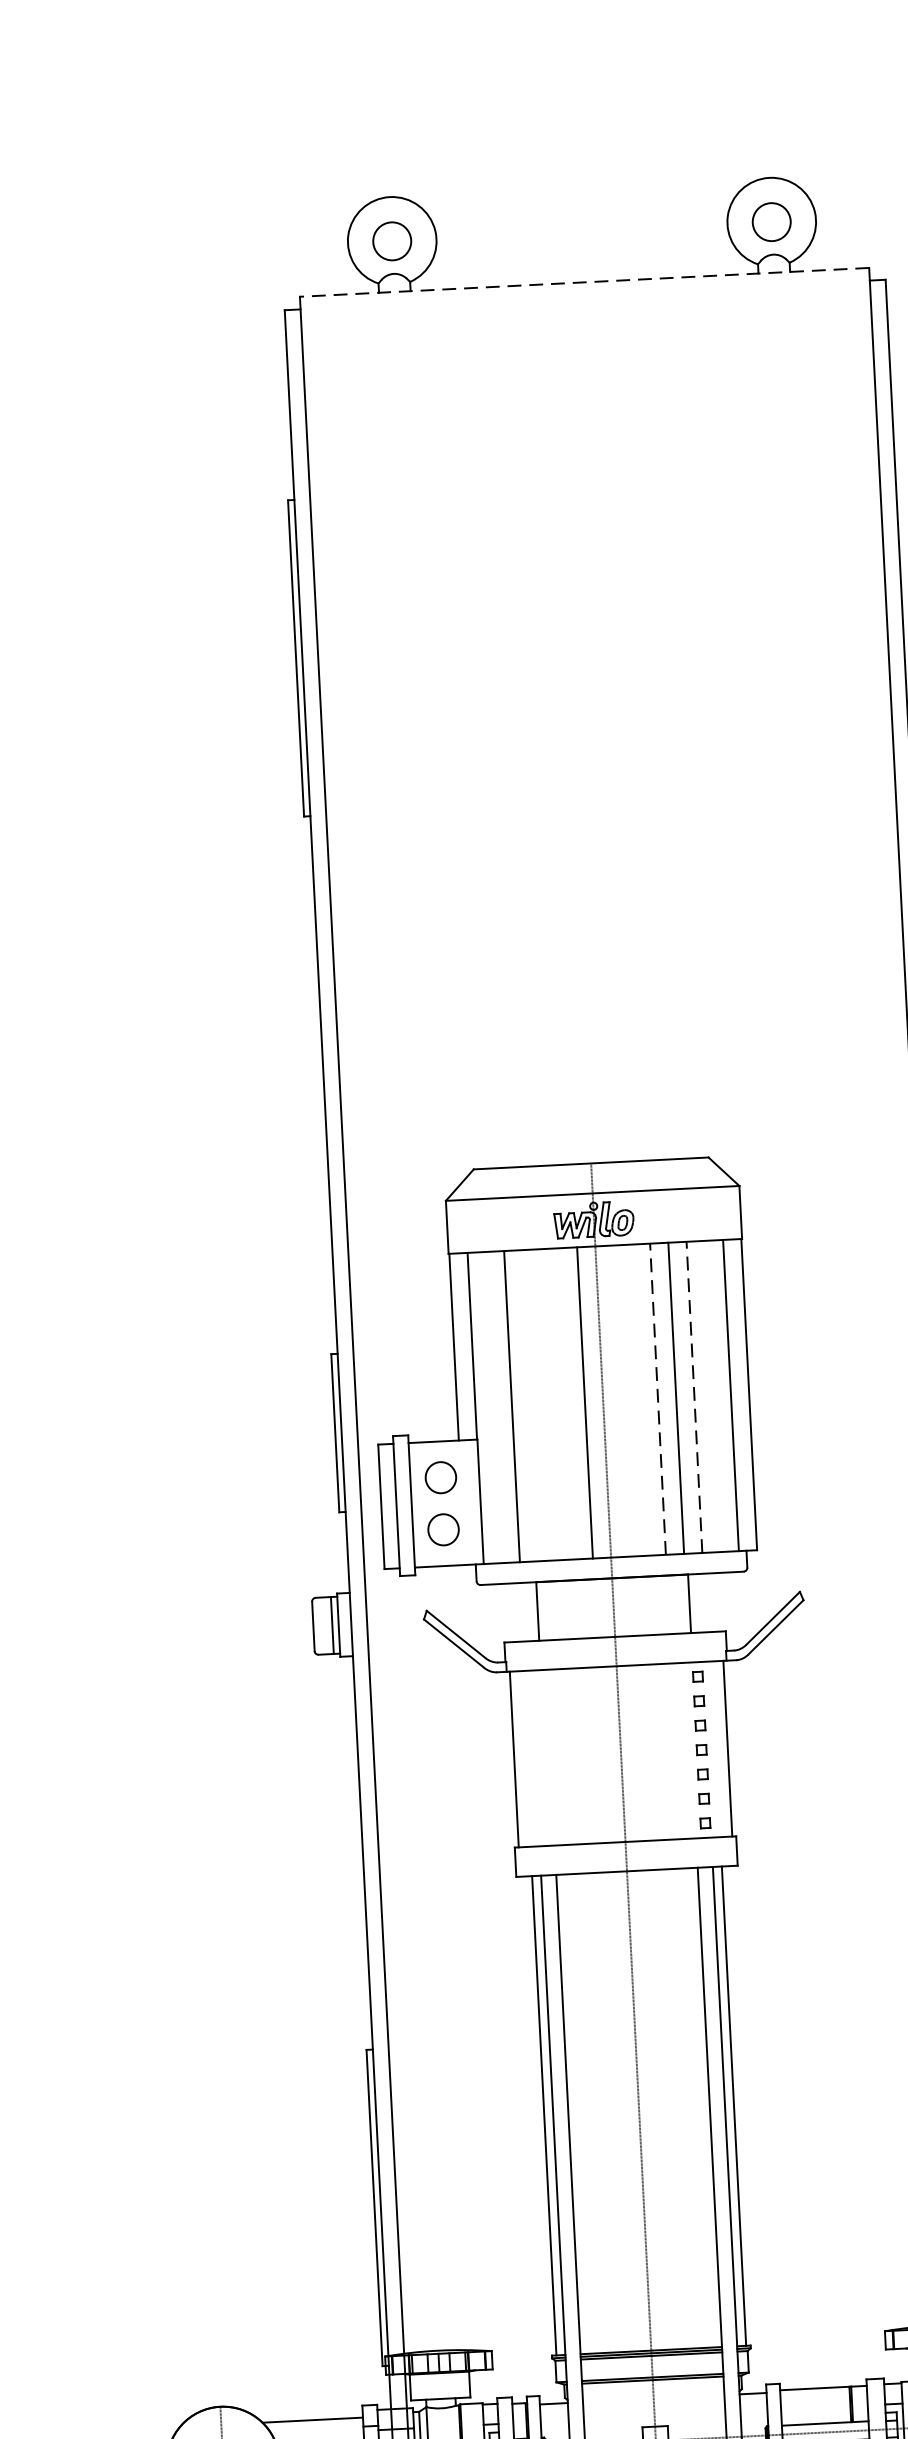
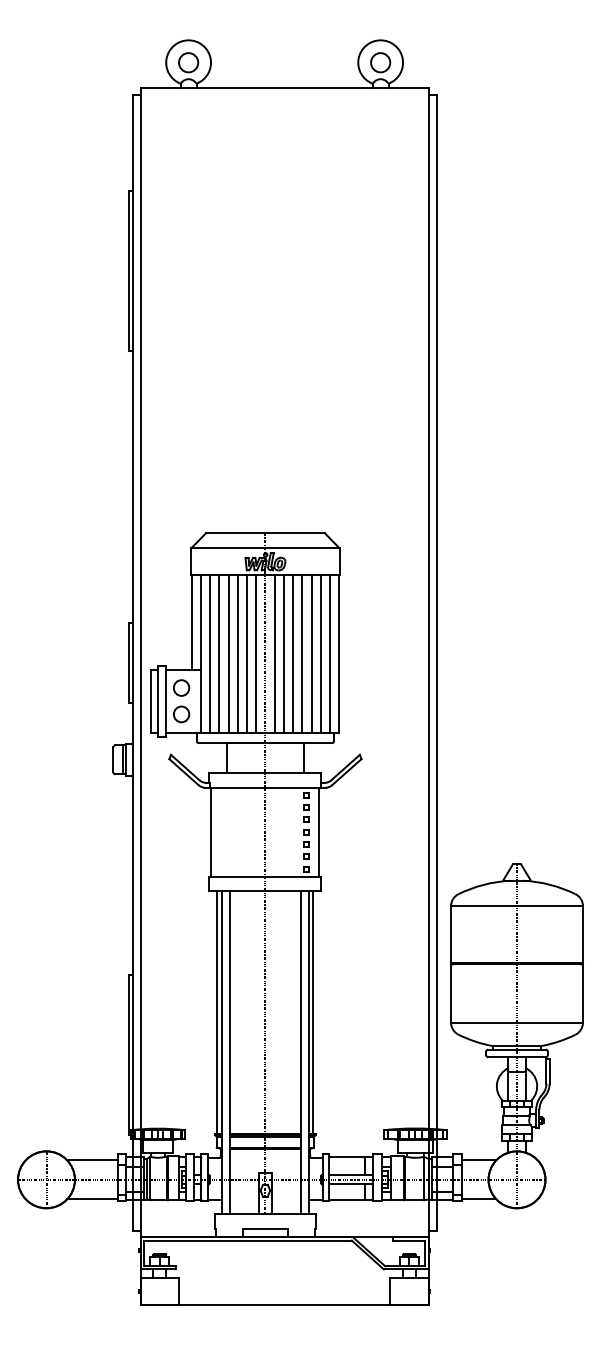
line: (584, 282) -> (284, 88), dashed -> solid
line: (712, 1395) -> (320, 653), added
line: (694, 1396) -> (311, 653), dashed -> solid
line: (658, 1398) -> (293, 653), dashed -> solid
line: (638, 1399) -> (283, 653), added
line: (621, 1400) -> (274, 653), added
line: (565, 1402) -> (246, 653), added
line: (547, 1403) -> (237, 653), added
line: (530, 1404) -> (228, 653), added
line: (494, 1406) -> (210, 653), added

